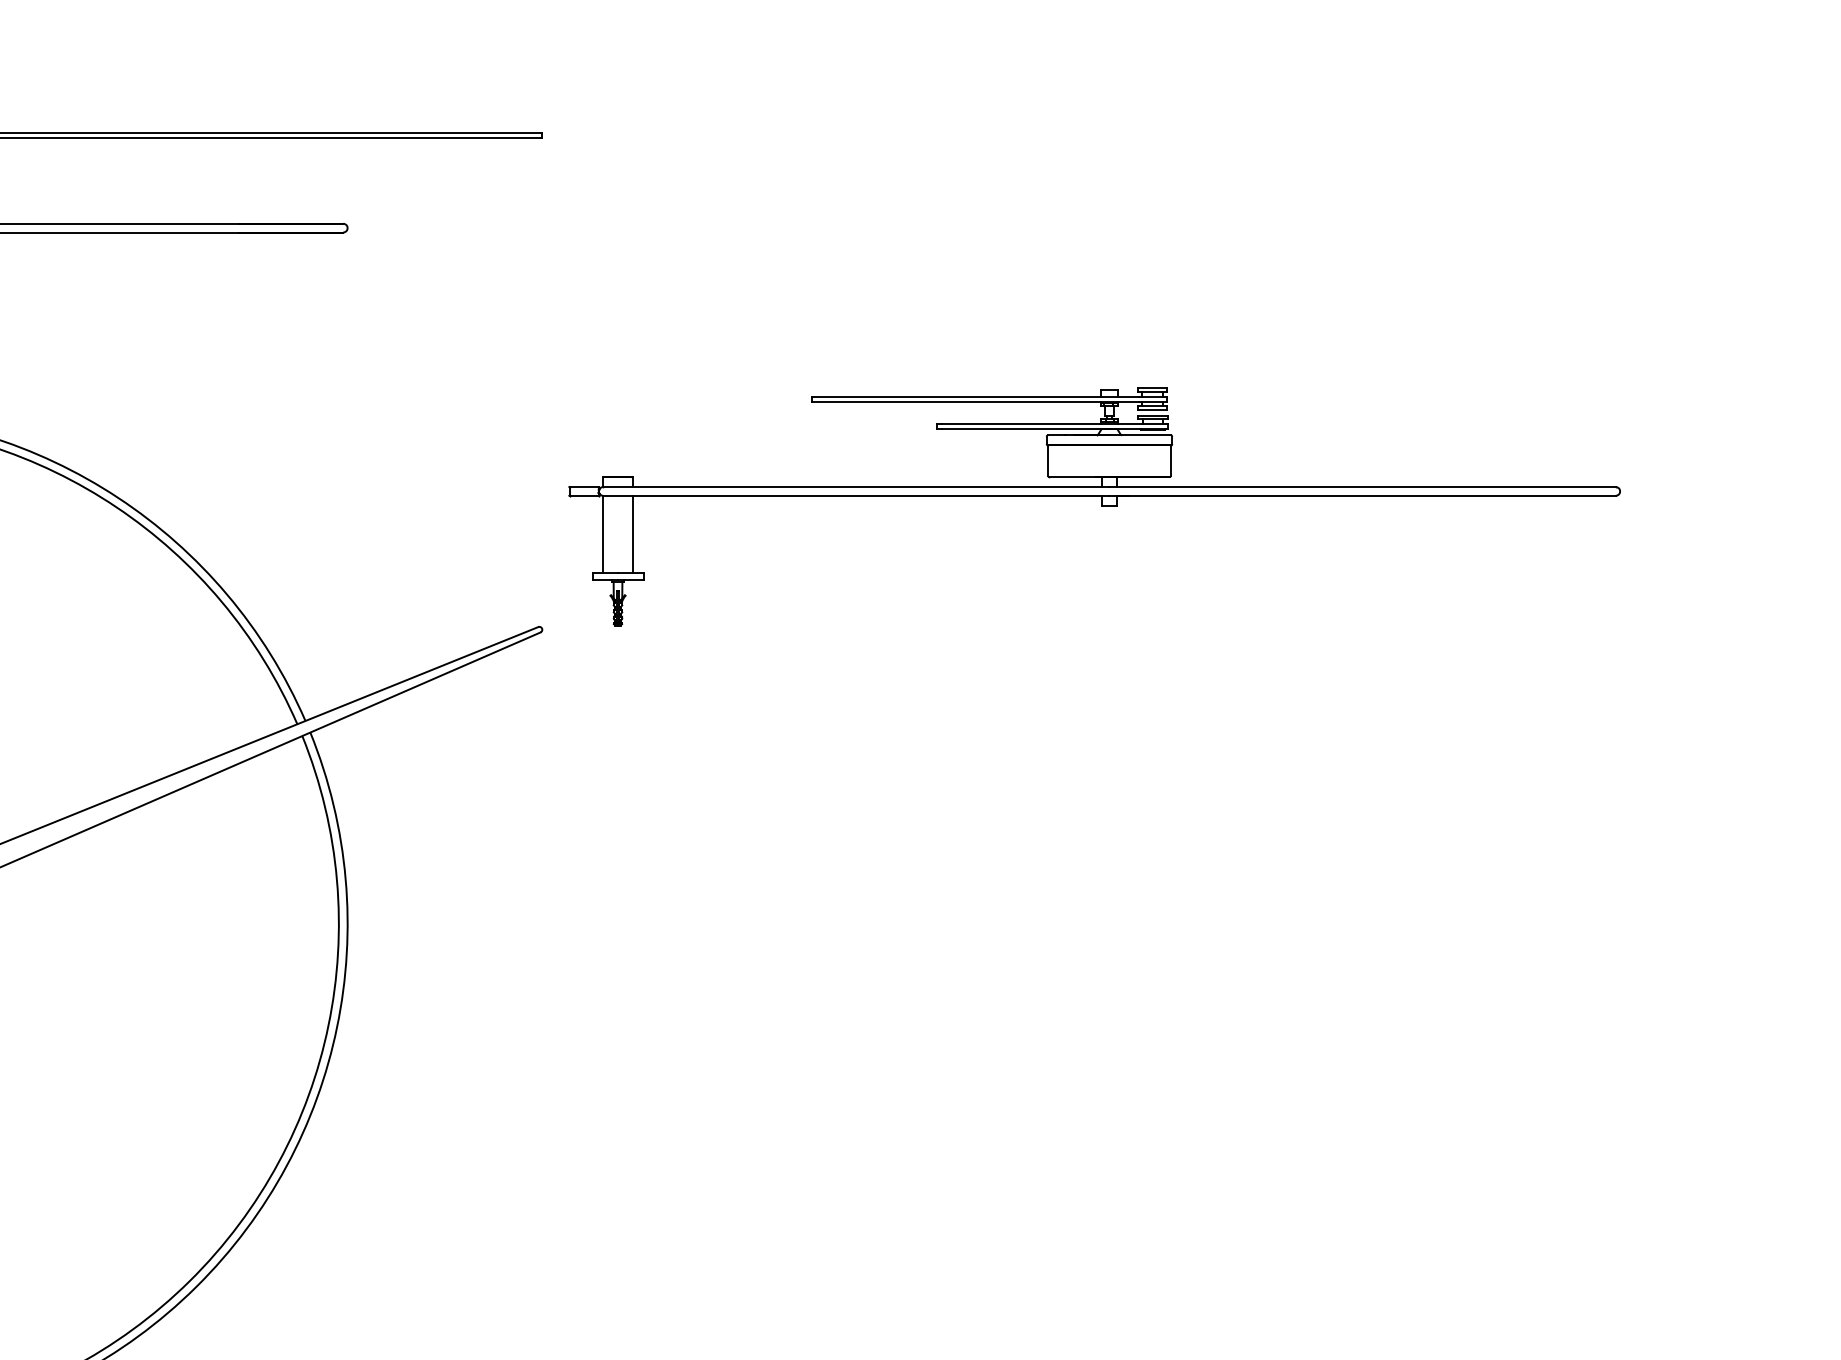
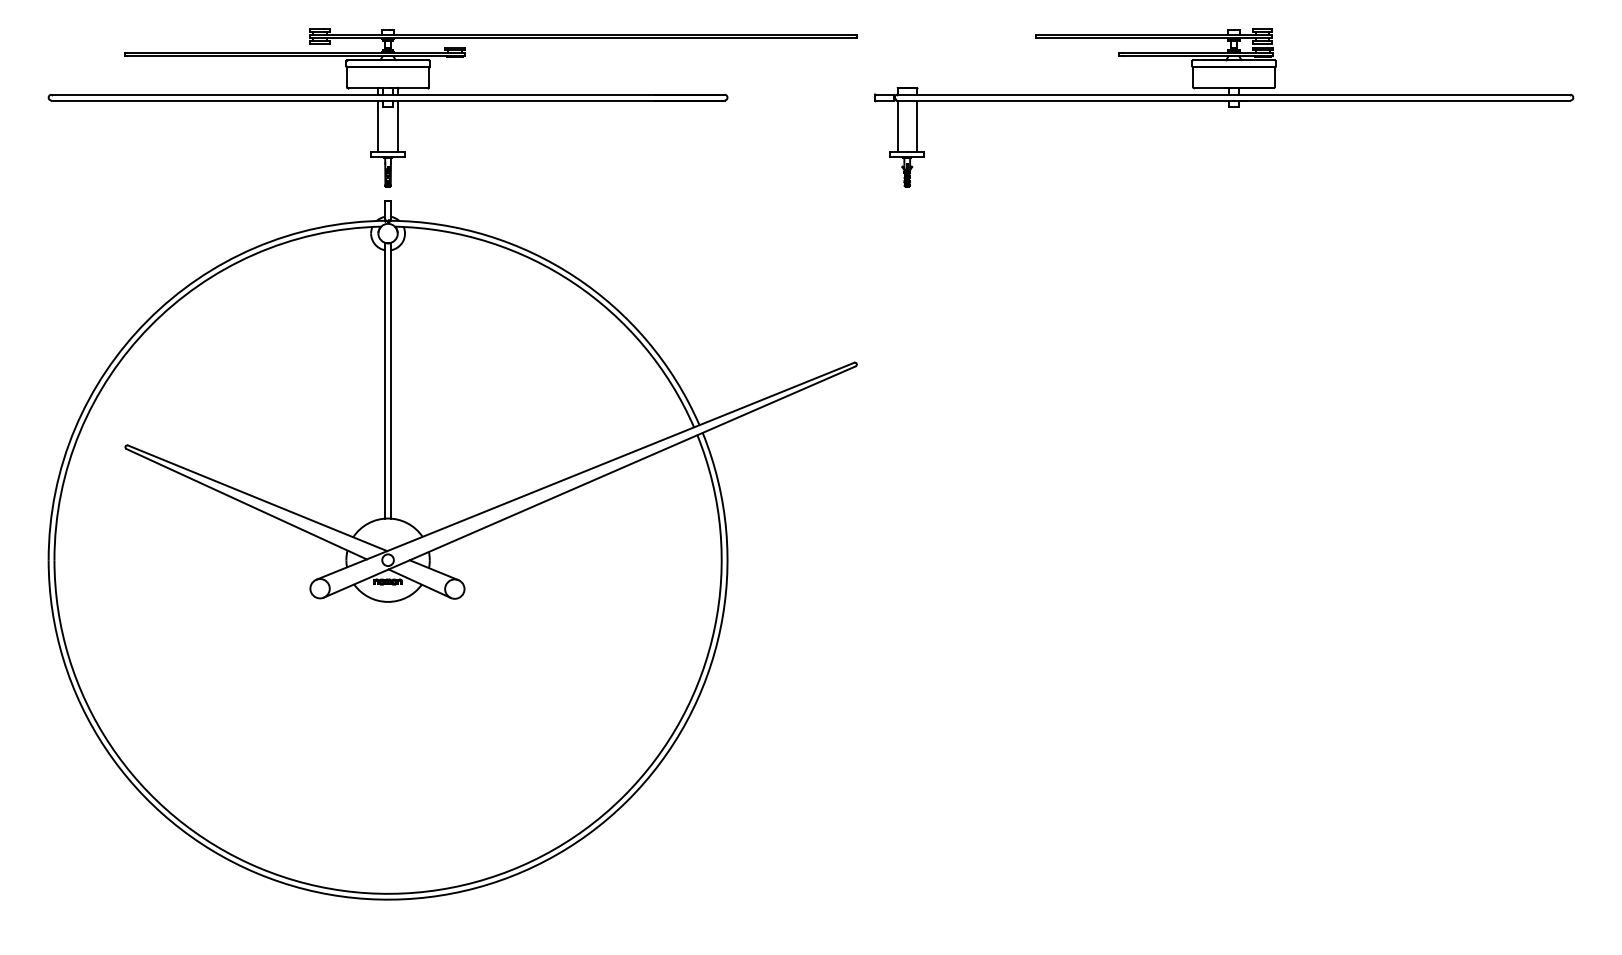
part: (1095, 506) -> (1224, 107), moved

